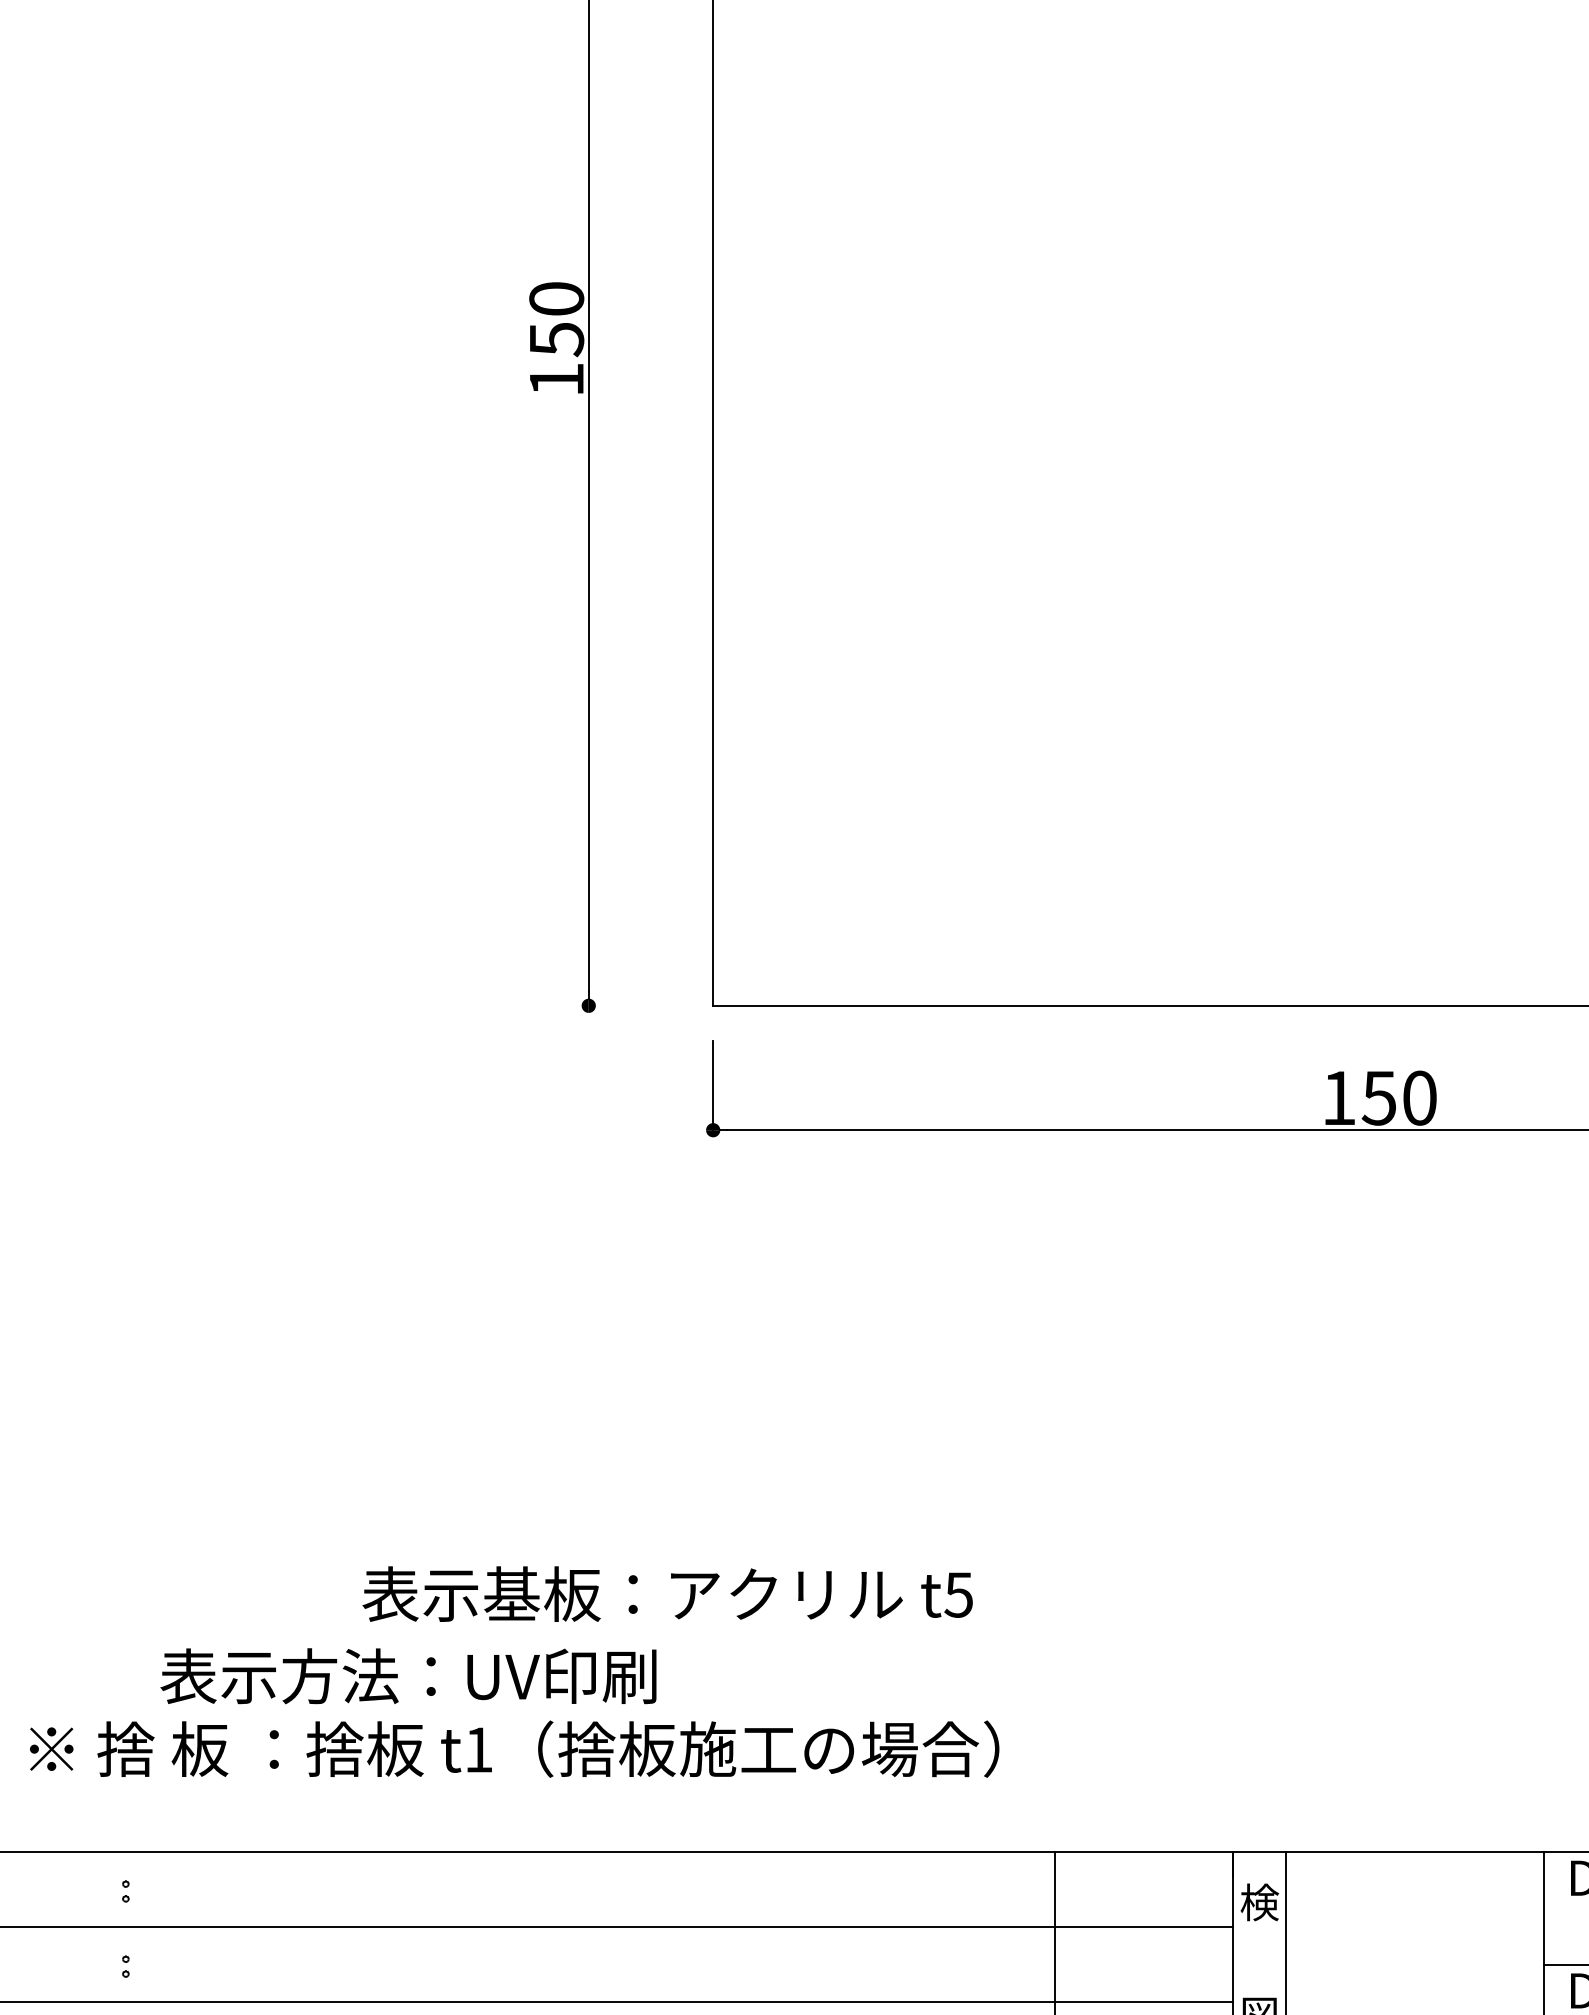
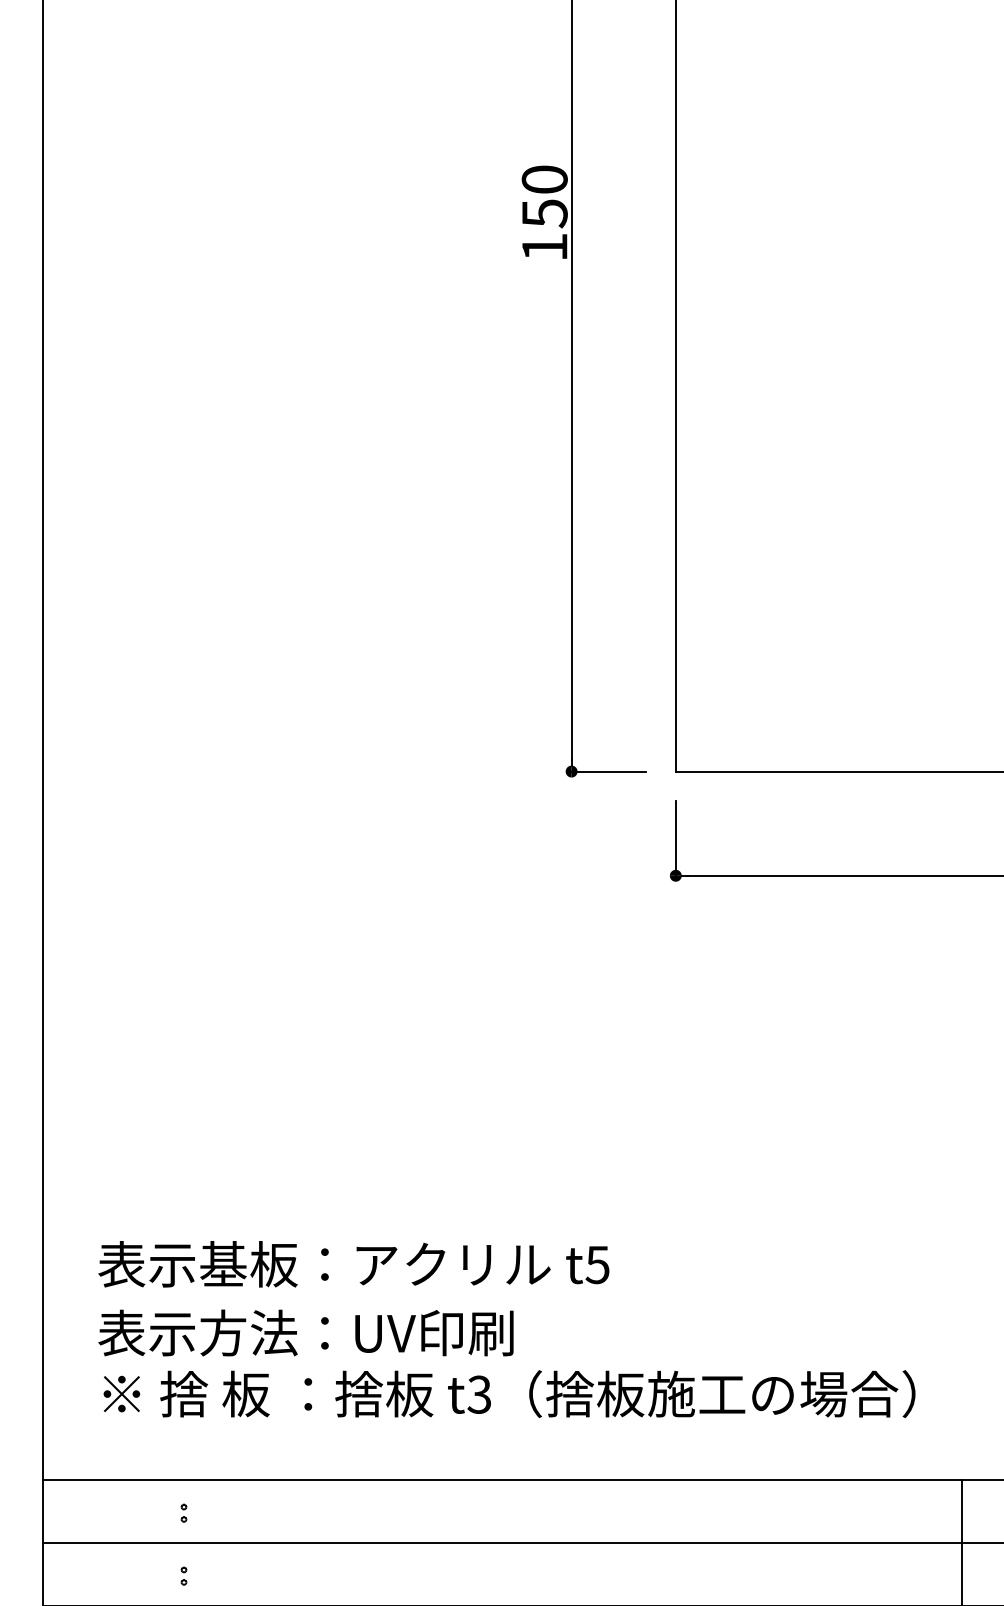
line: (632, 1005) -> (608, 771), added
text: (667, 1593) -> (353, 1263), moved
text: (408, 1676) -> (305, 1333), moved
text: (478, 1749) -> (479, 1394), t1 -> t3

